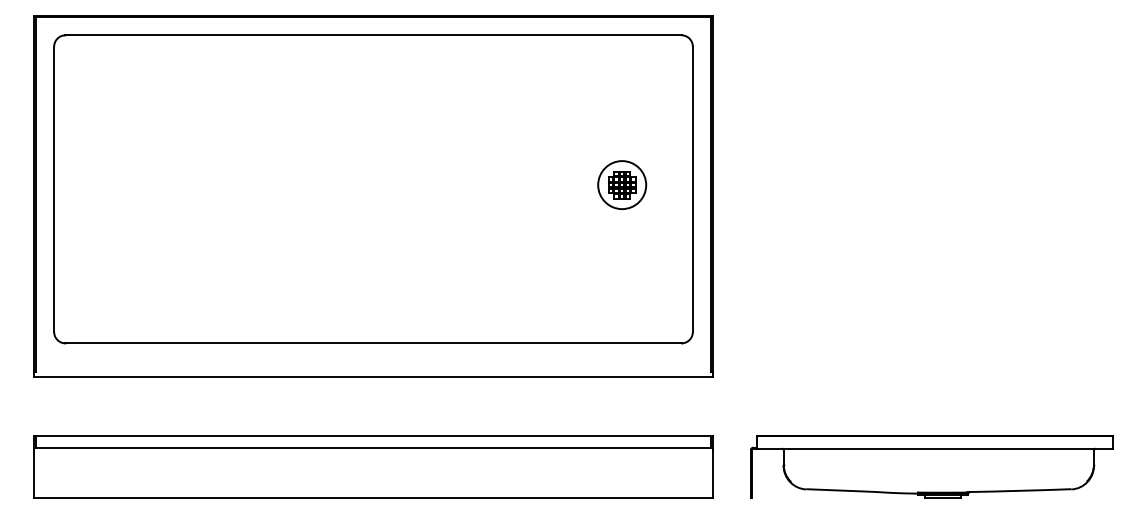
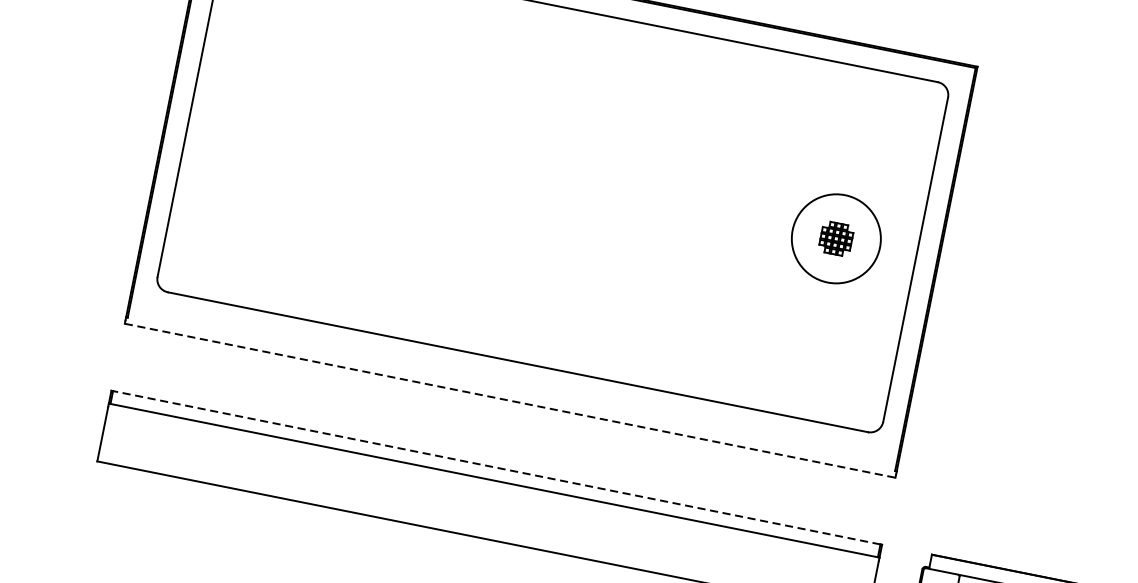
circle: (622, 185) -> (836, 239), size x1.6
line: (374, 377) -> (511, 401), solid -> dashed
line: (373, 436) -> (496, 468), solid -> dashed

